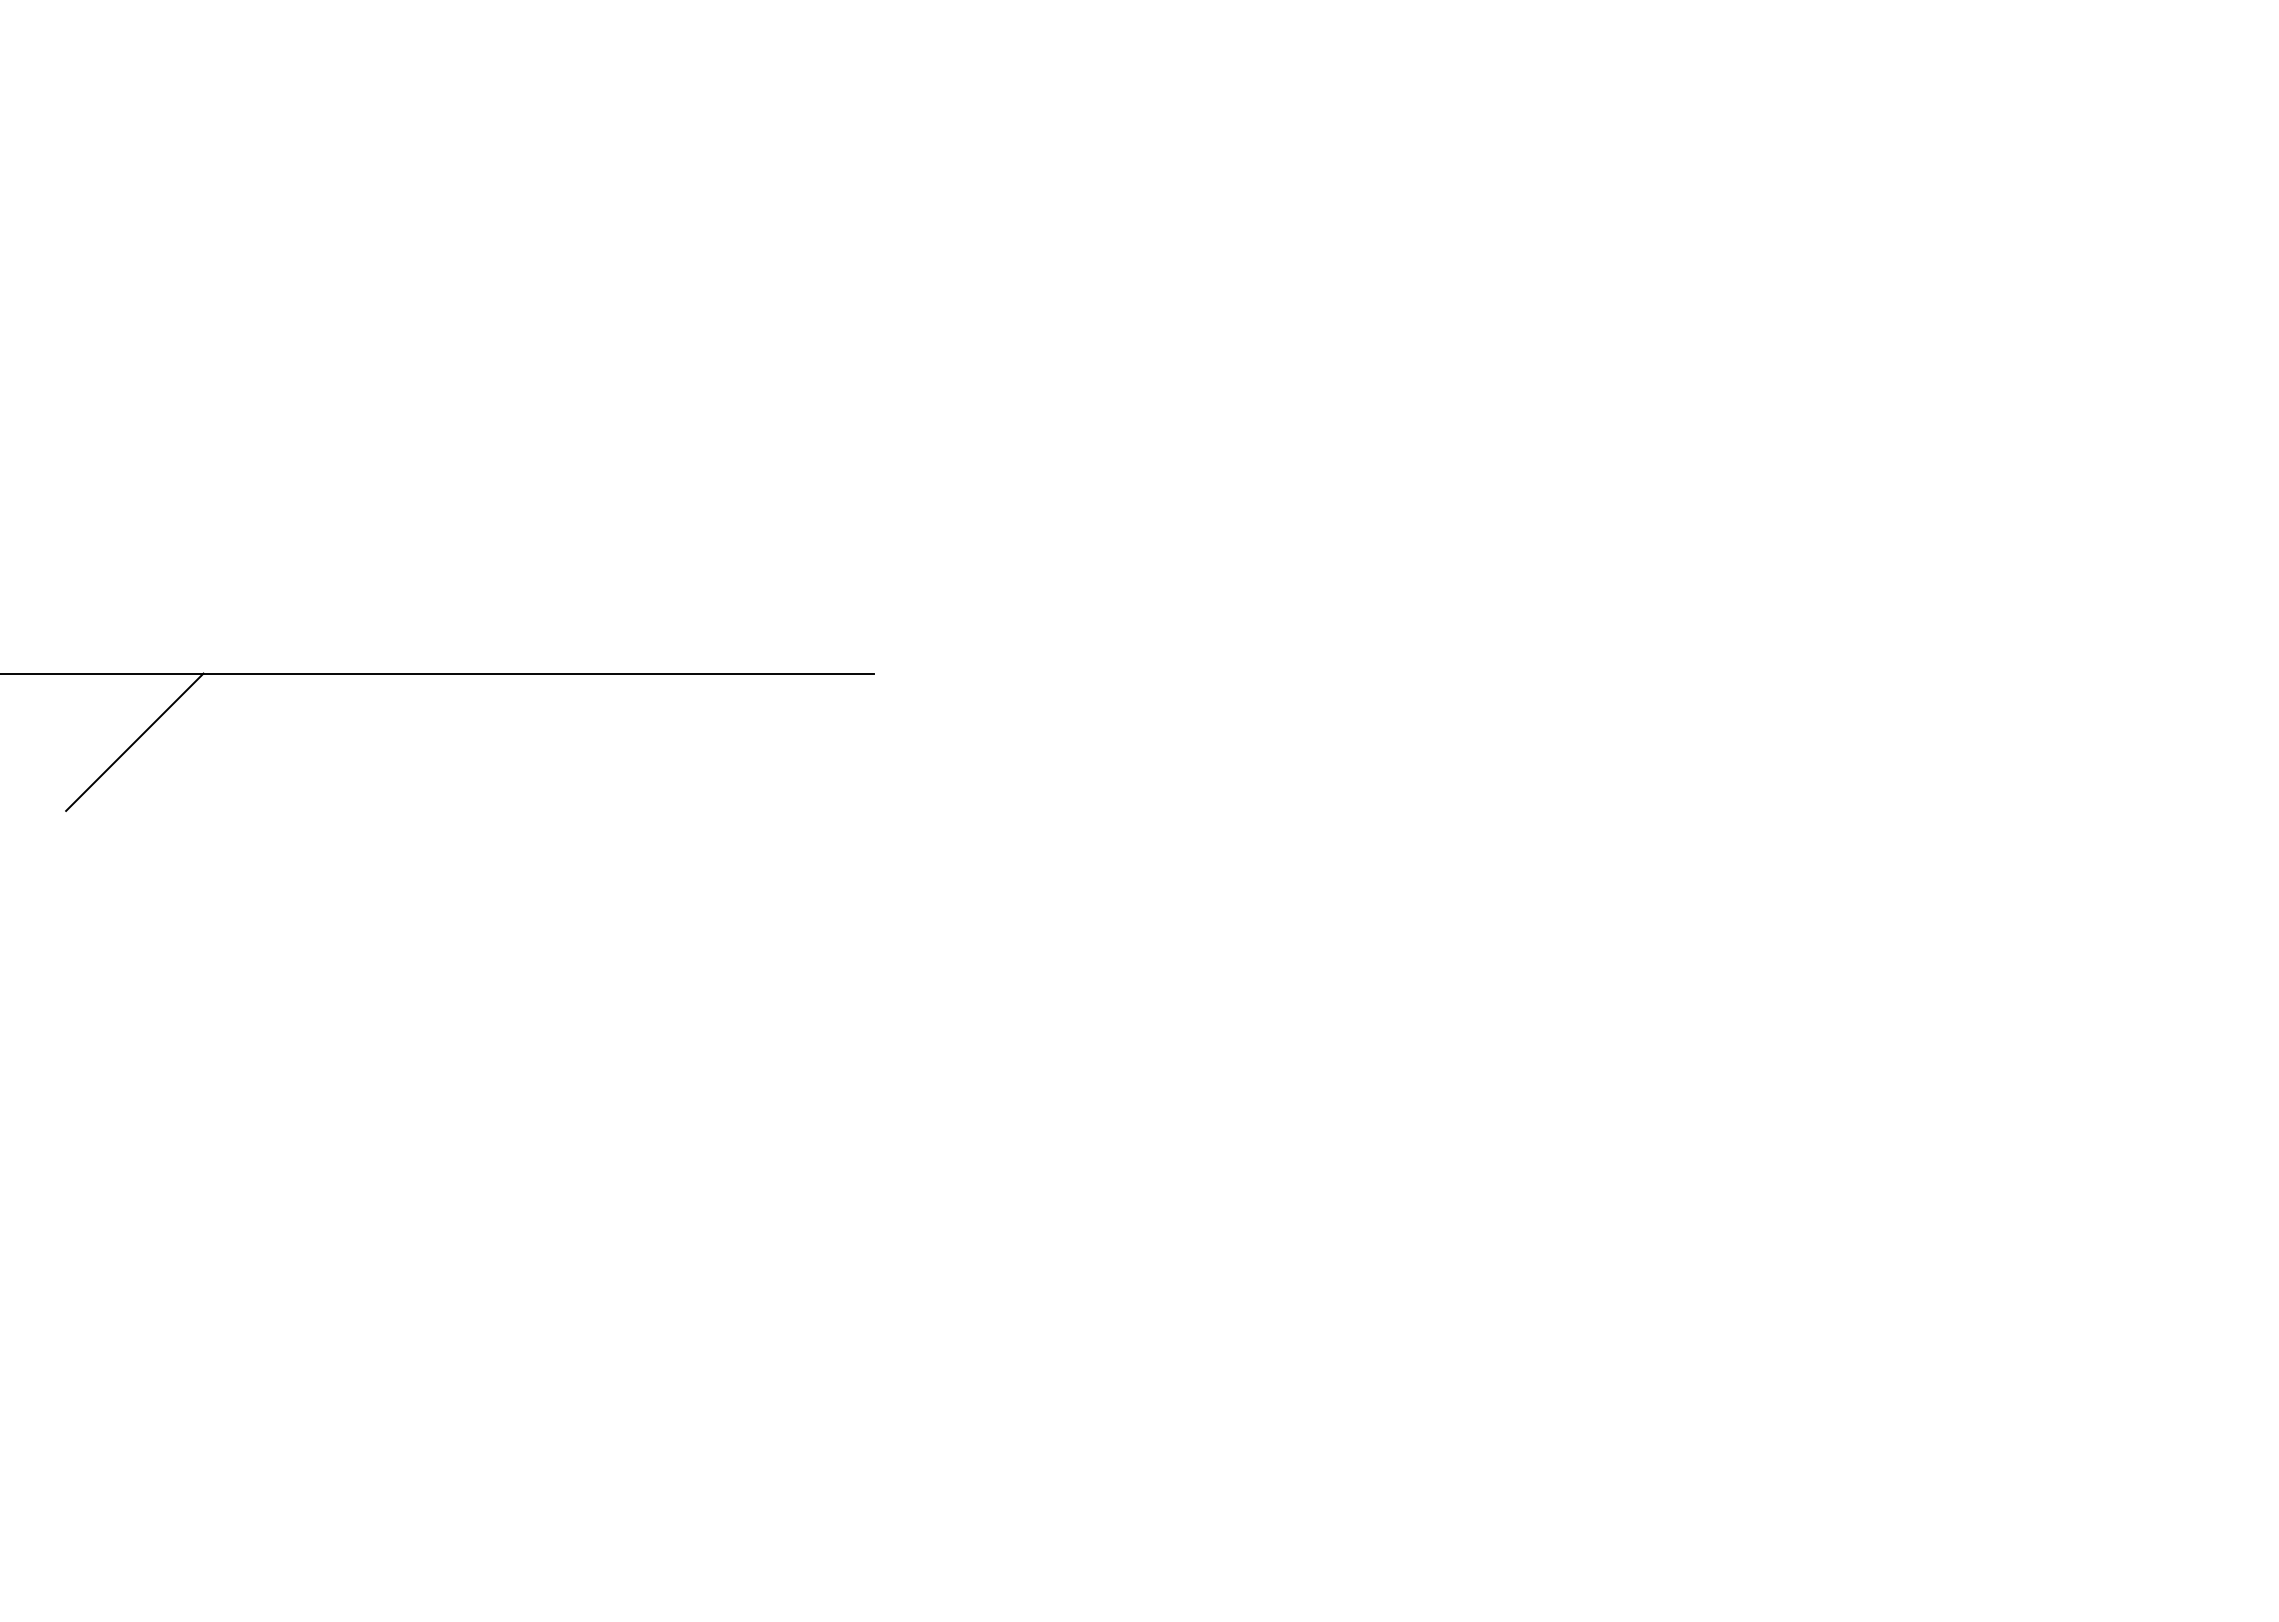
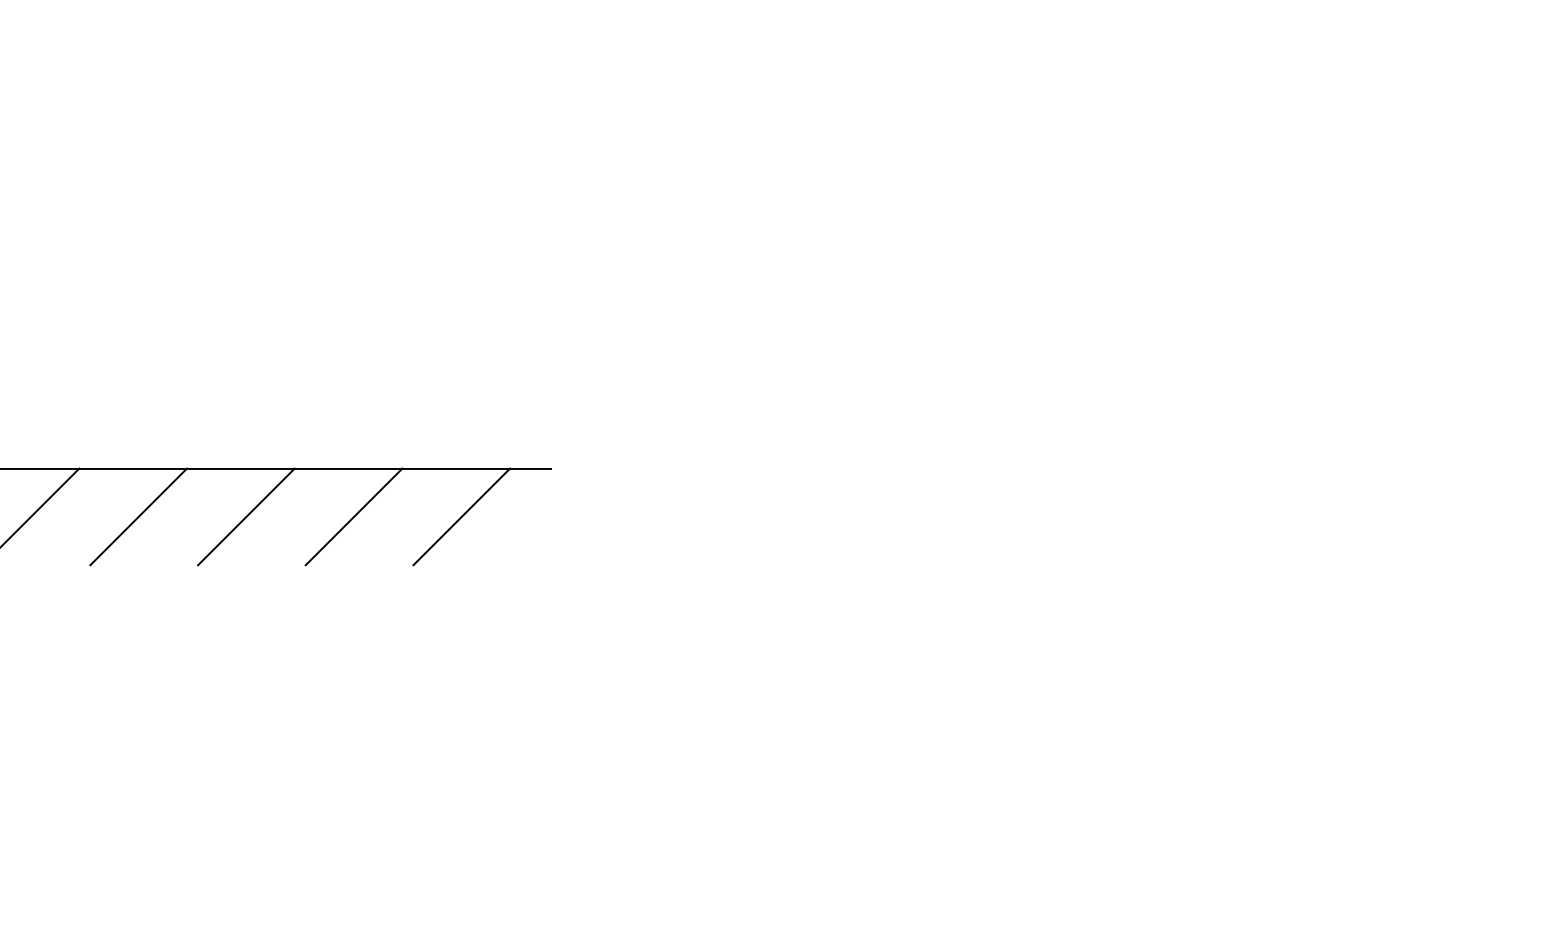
line: (287, 741) -> (138, 516), added
line: (440, 741) -> (245, 516), added
line: (593, 741) -> (353, 516), added
line: (747, 741) -> (461, 516), added

